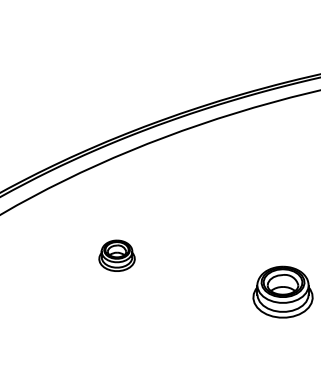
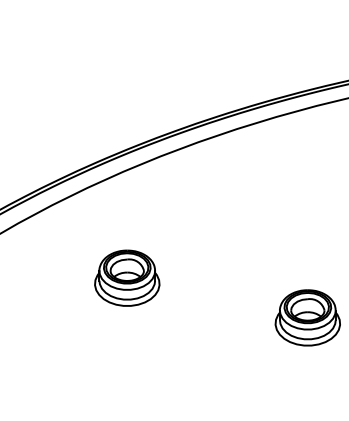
part: (116, 255) -> (126, 277), size x1.67

